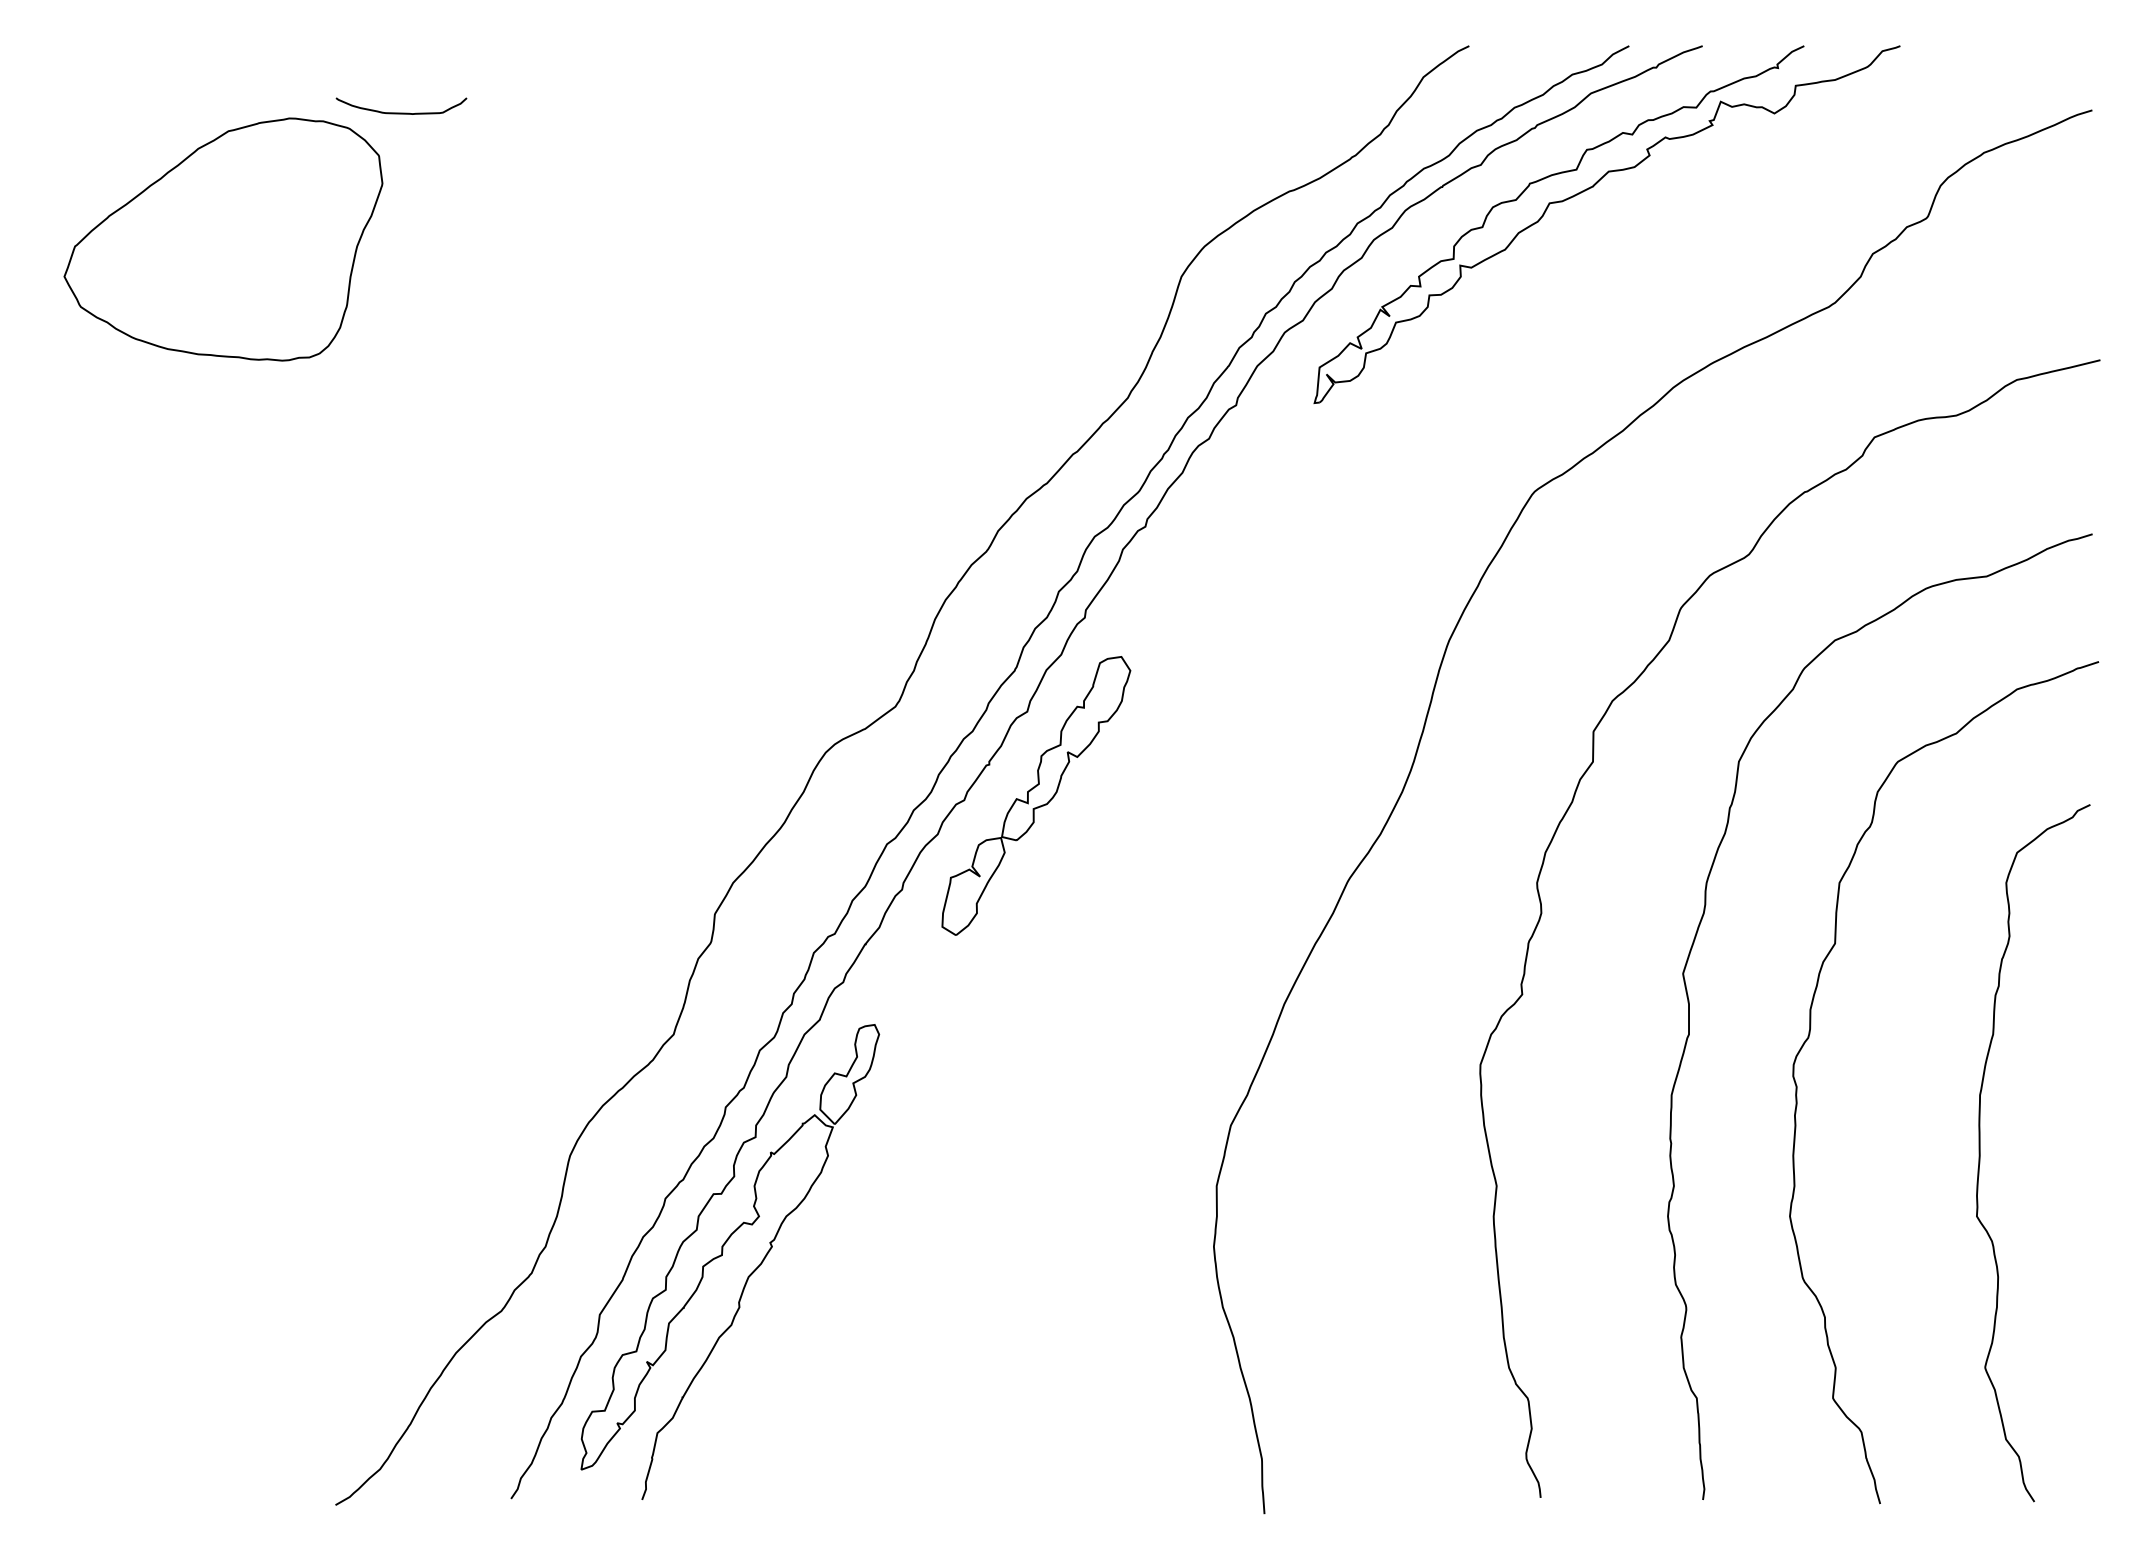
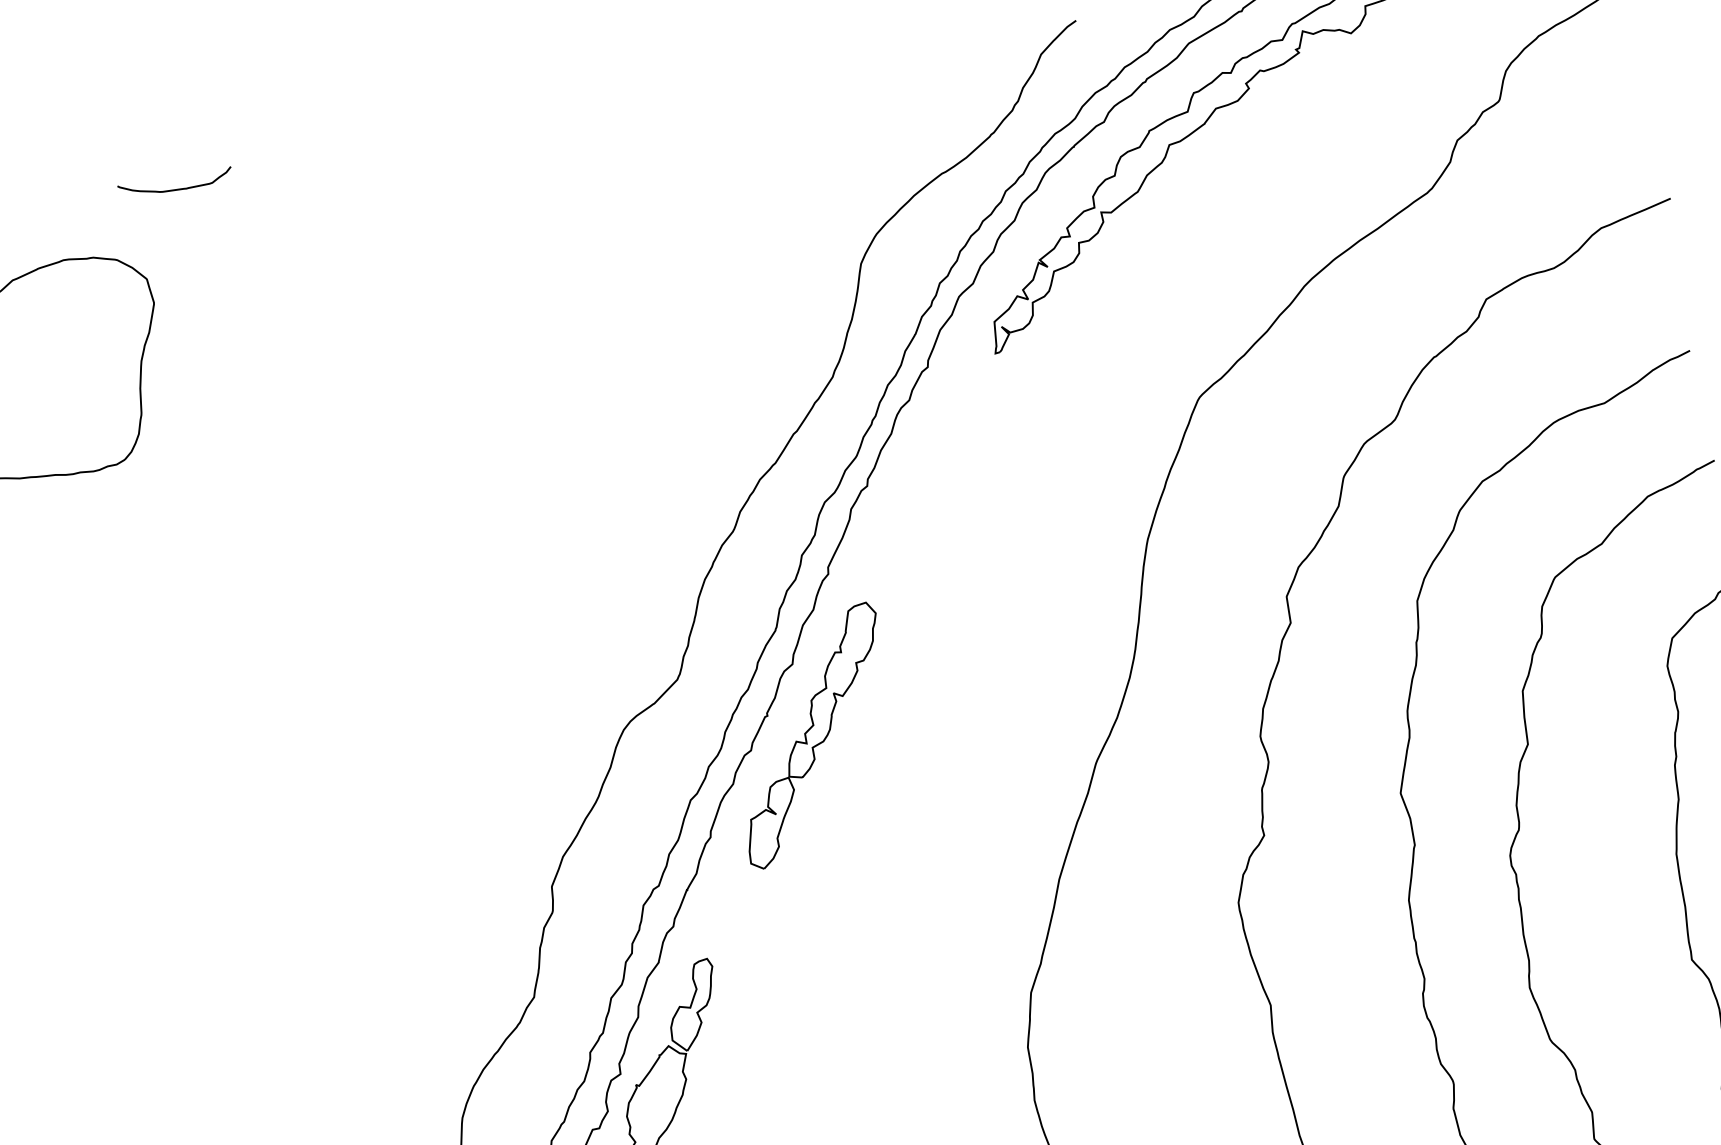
curve: (401, 112) -> (176, 188), moved

